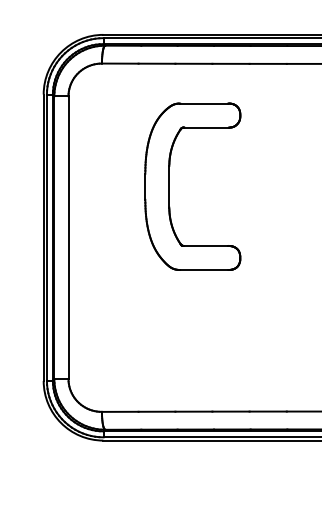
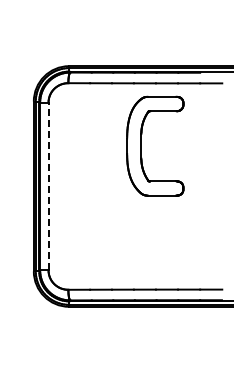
part: (169, 185) -> (141, 145), moved
line: (68, 237) -> (48, 186), solid -> dashed

